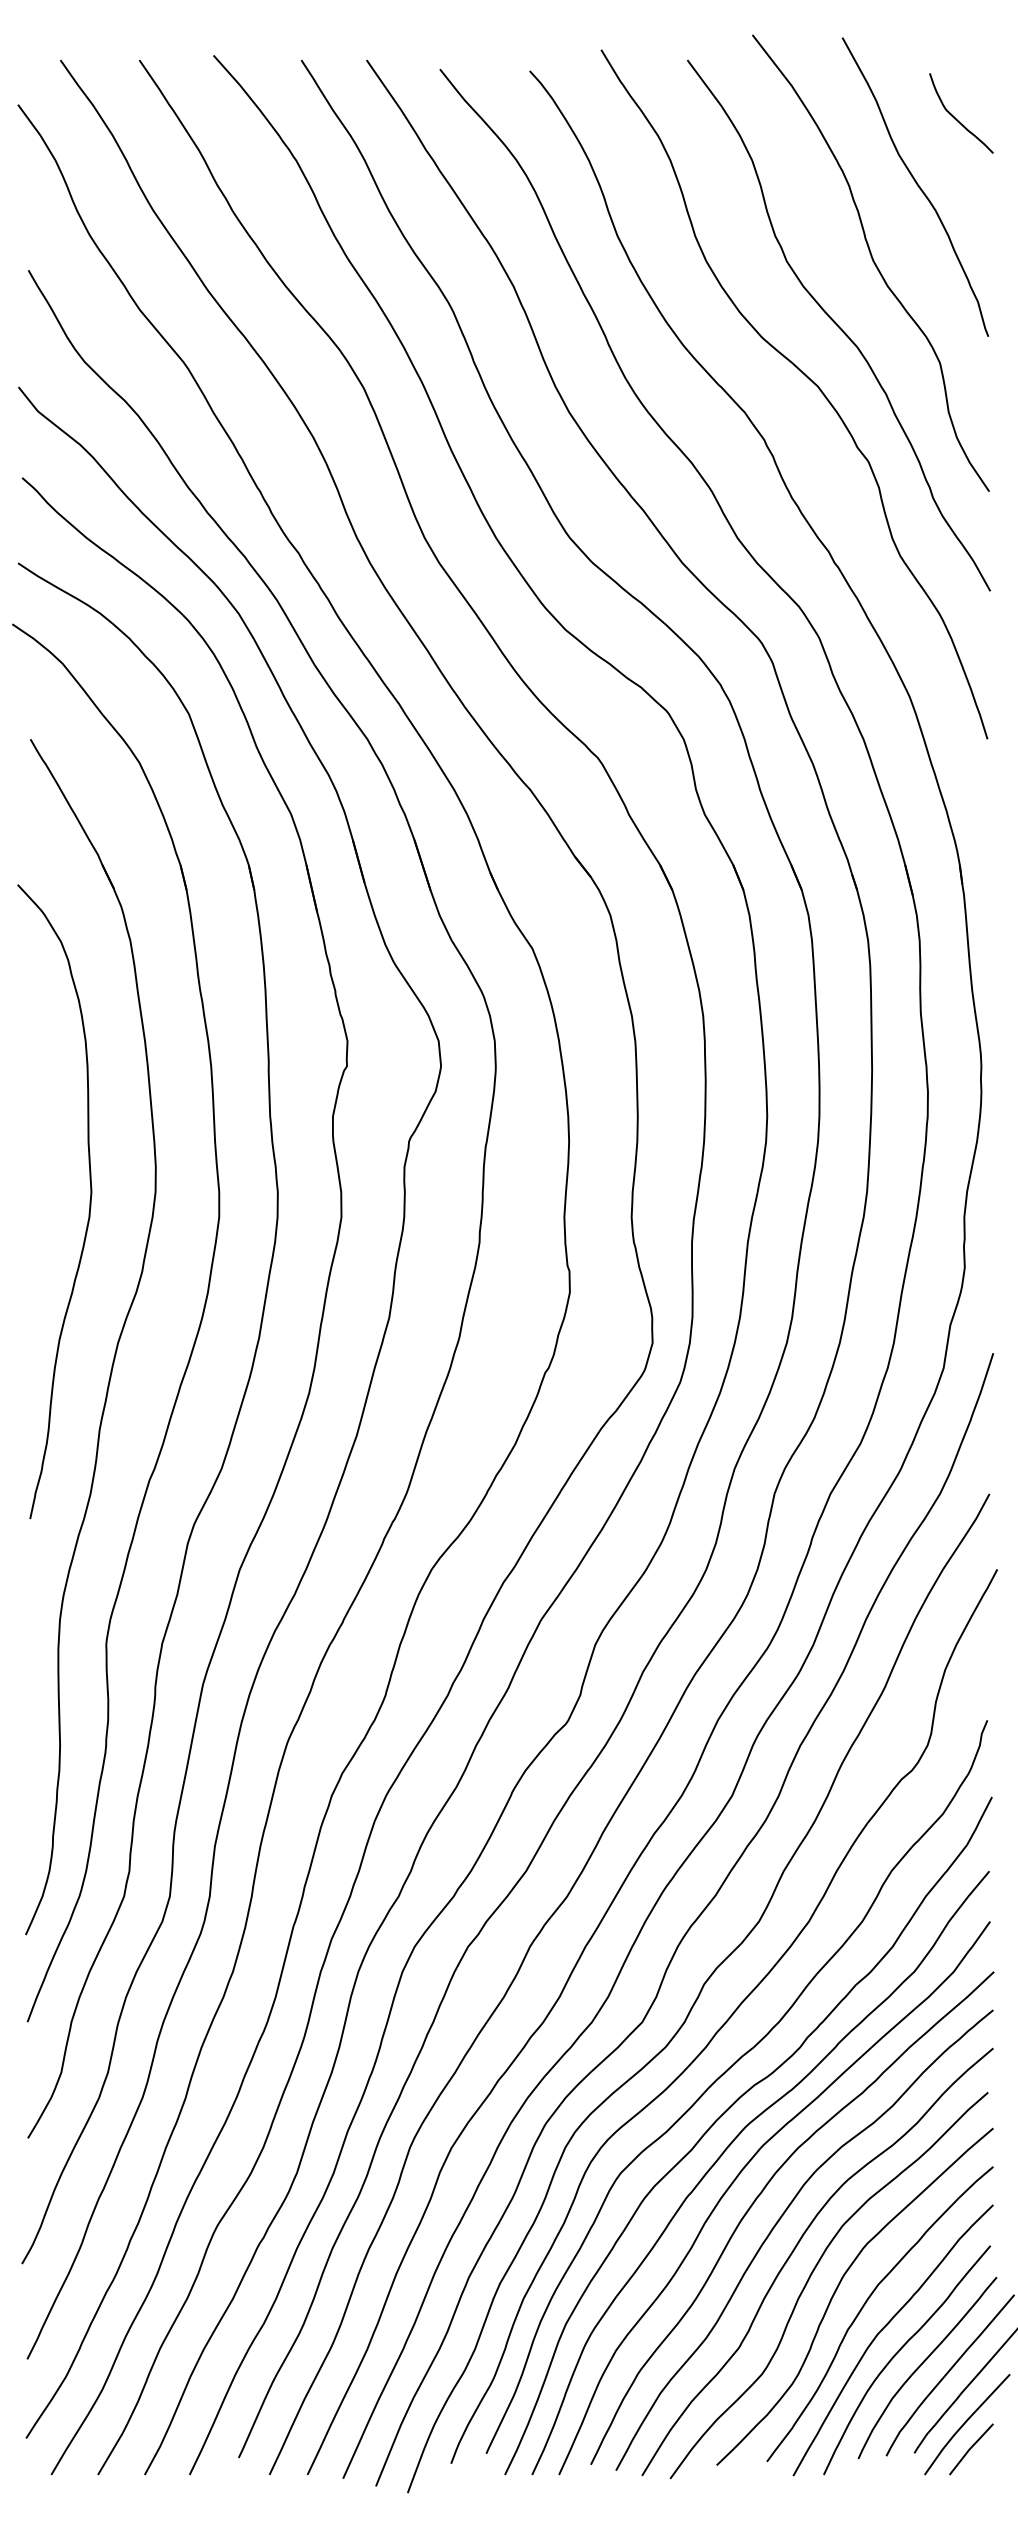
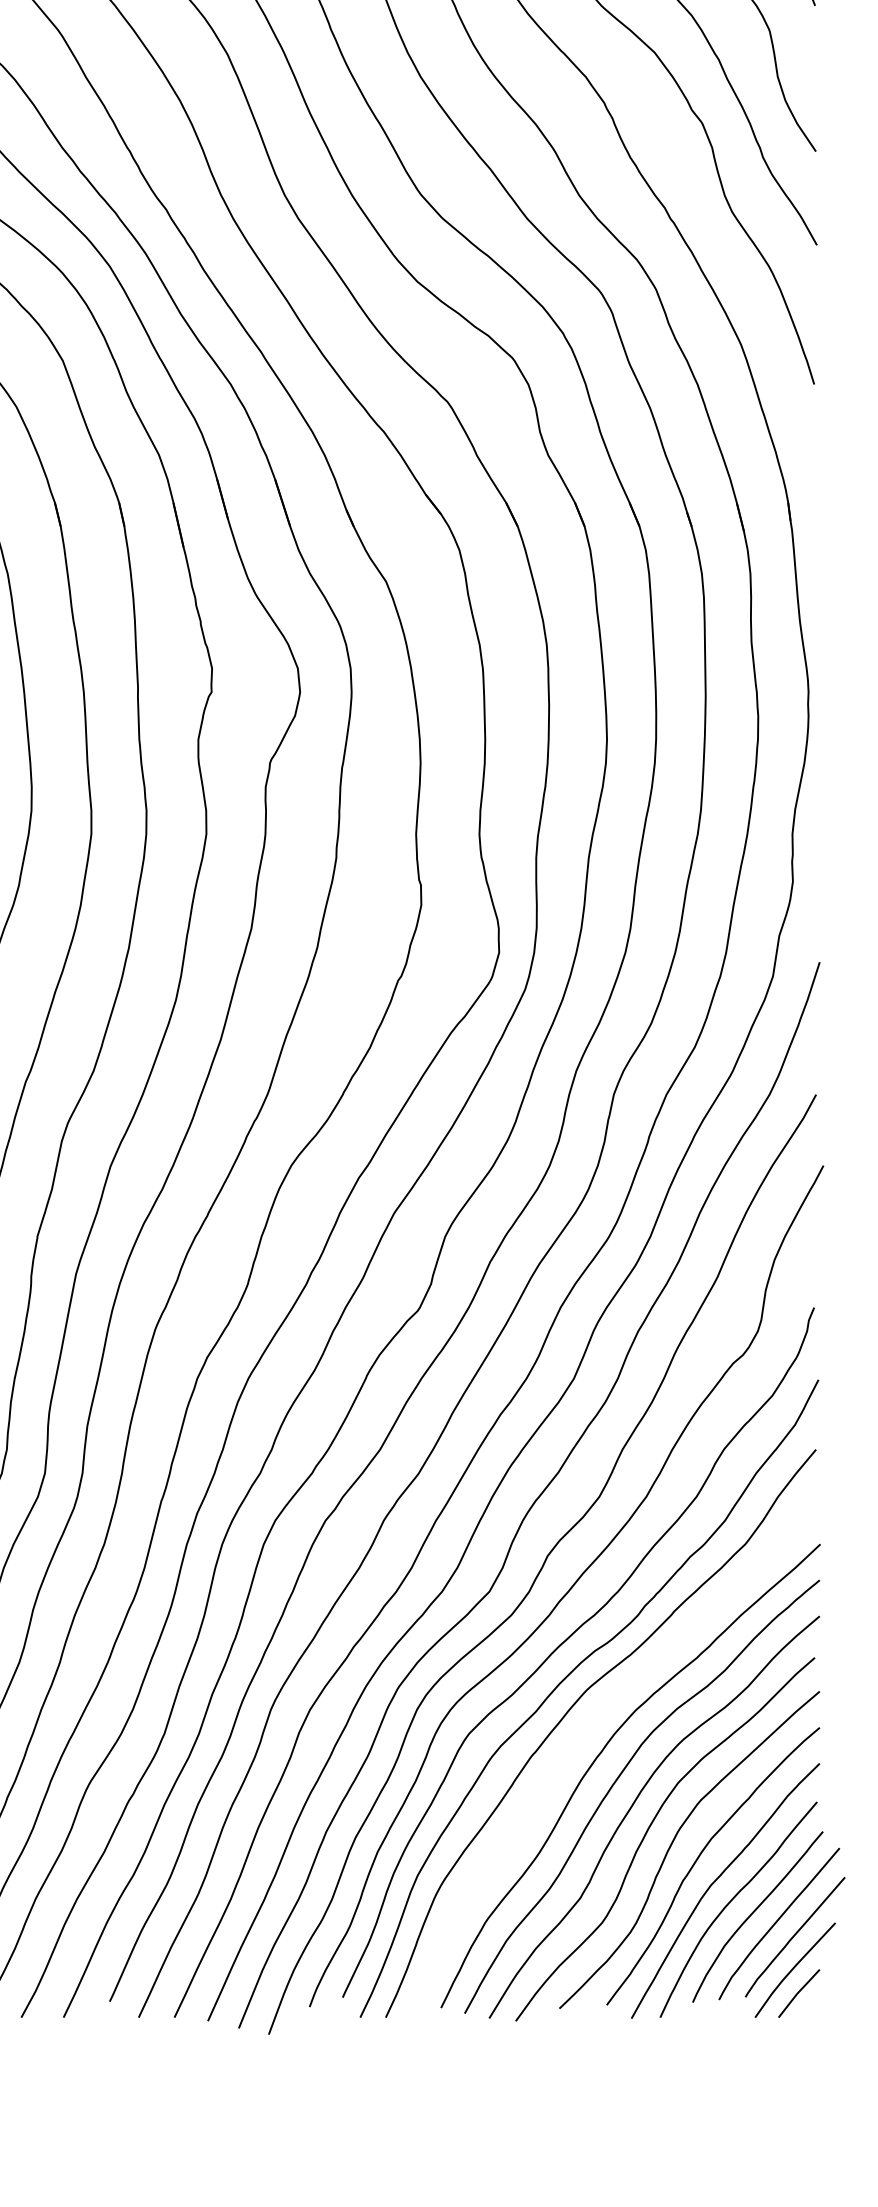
curve: (743, 2170) -> (584, 1731), removed

